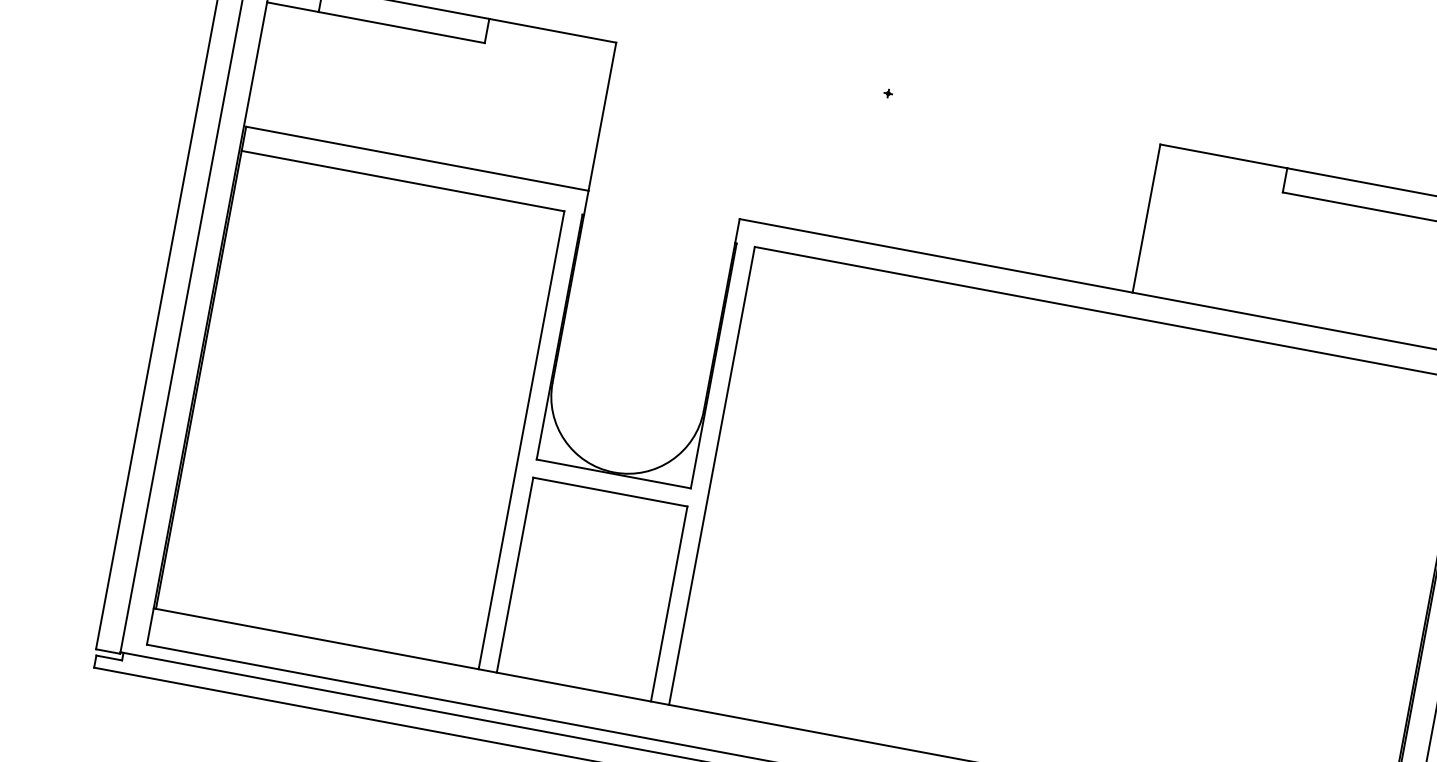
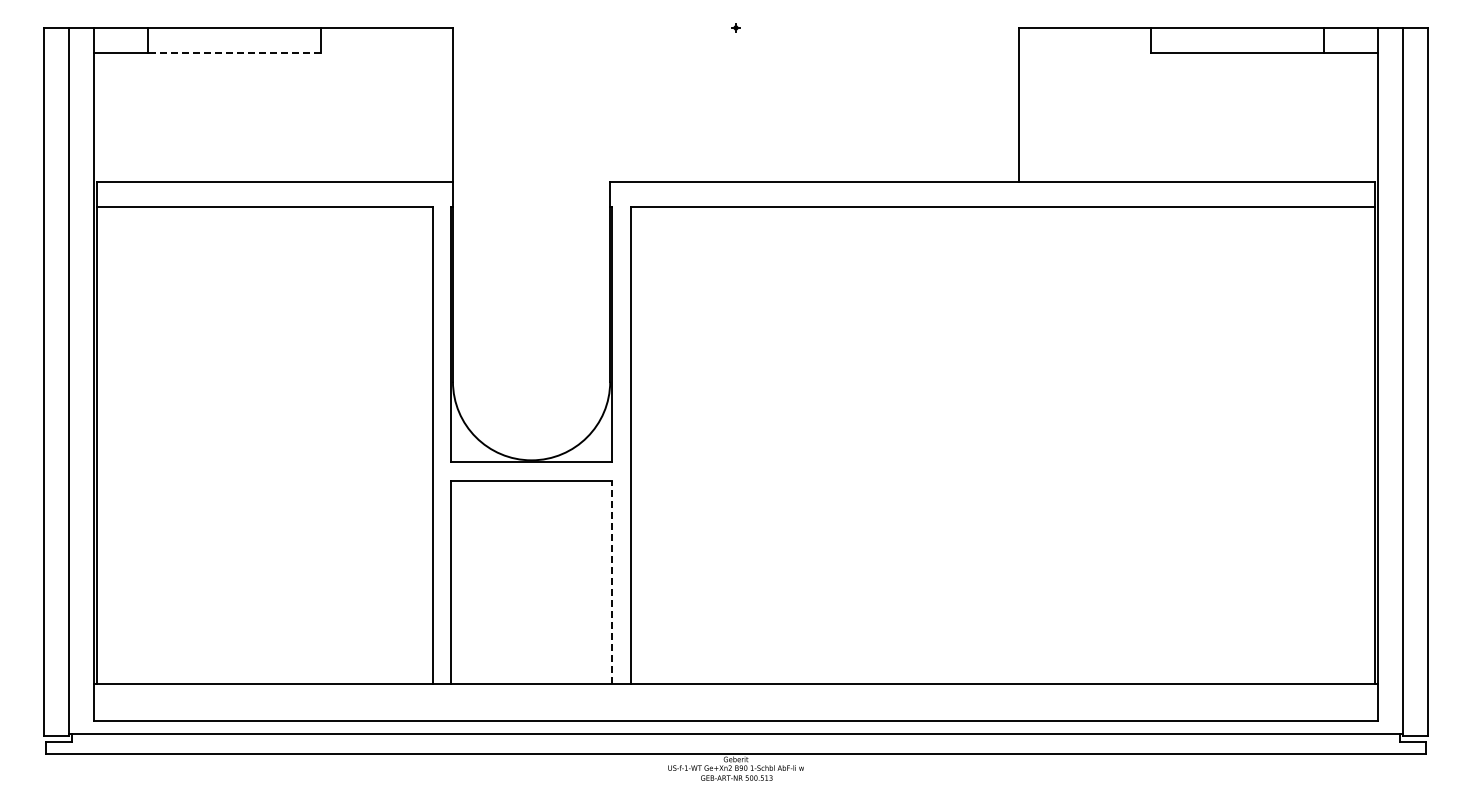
line: (401, 27) -> (234, 53), solid -> dashed
line: (669, 603) -> (611, 581), solid -> dashed

